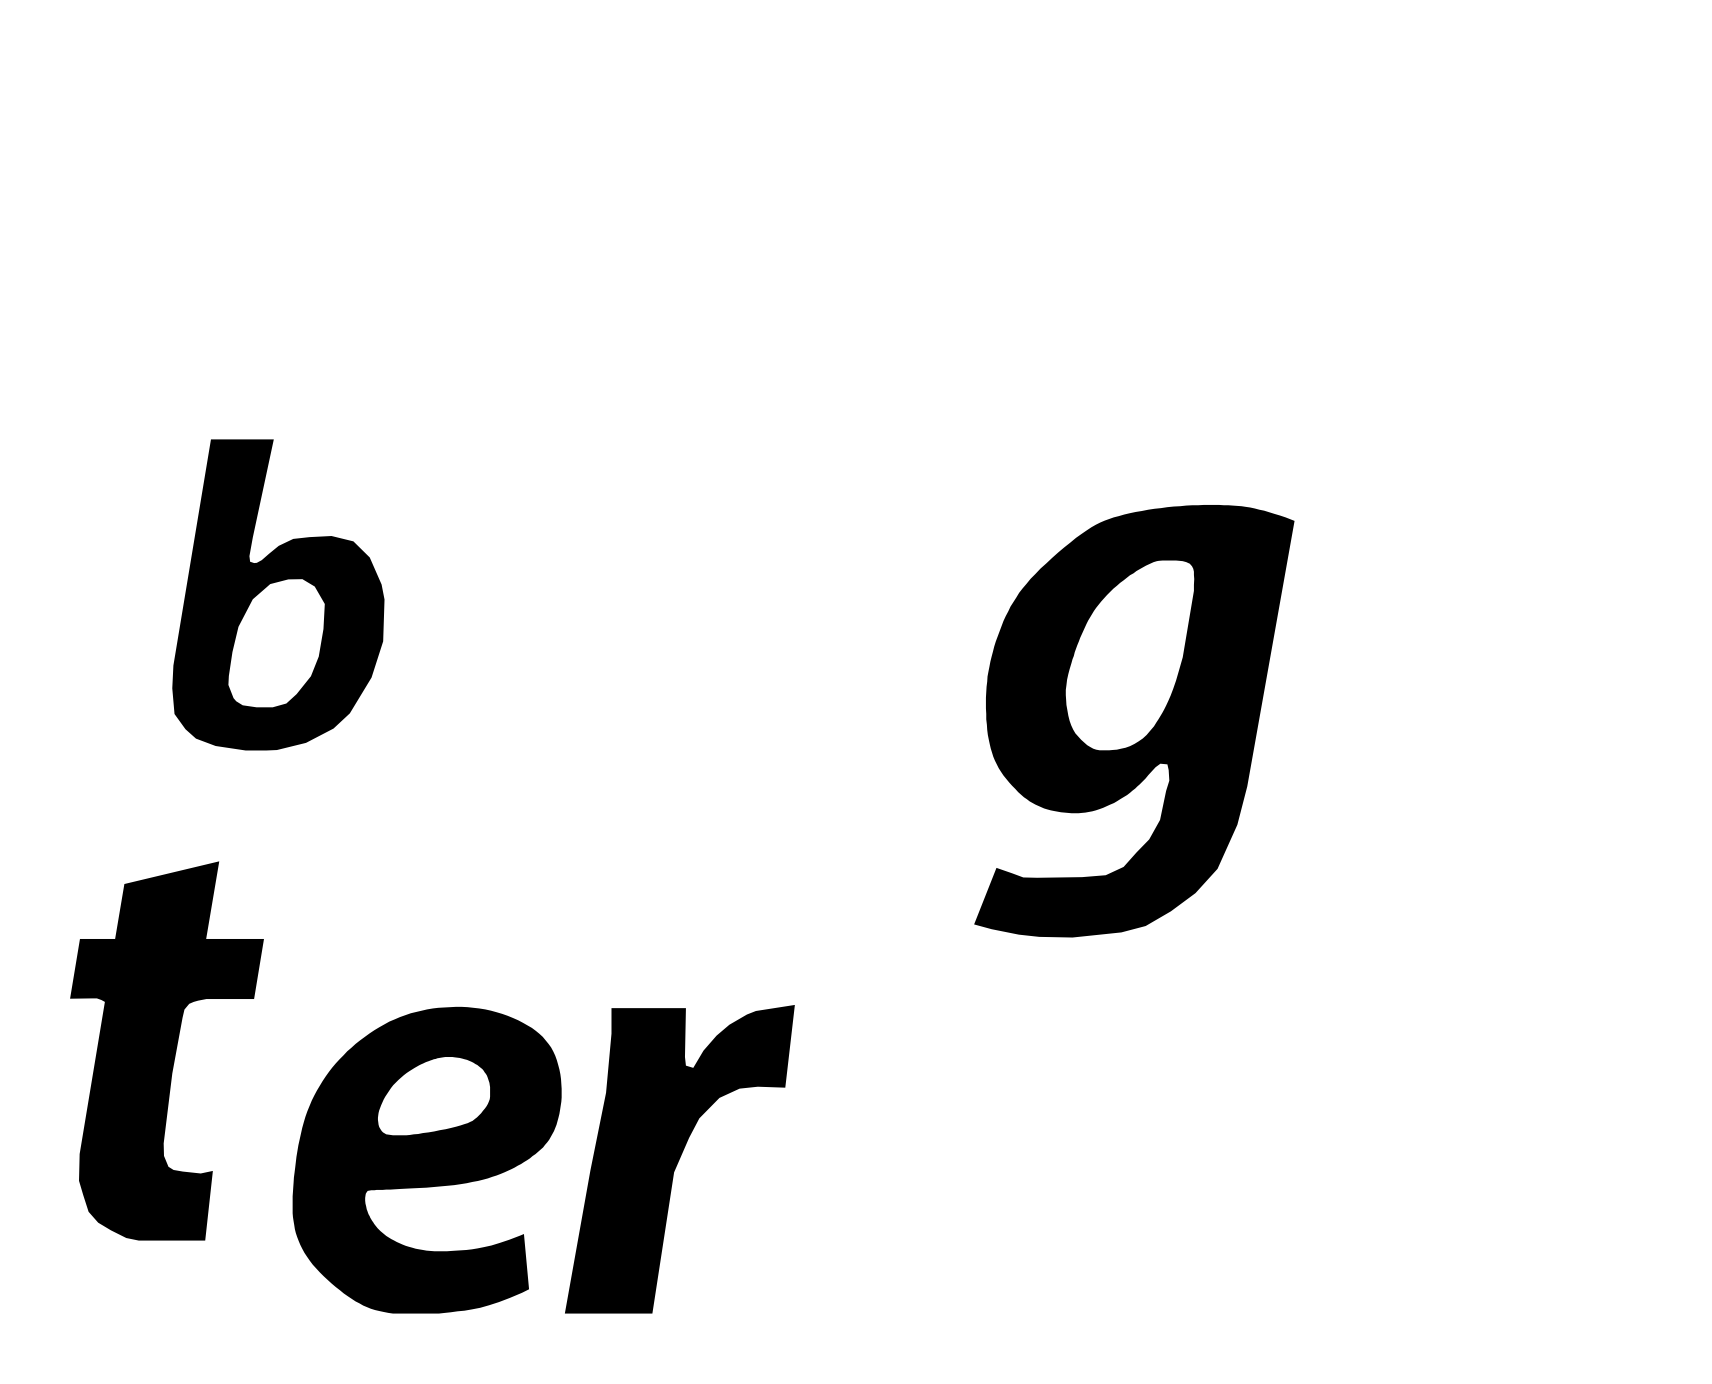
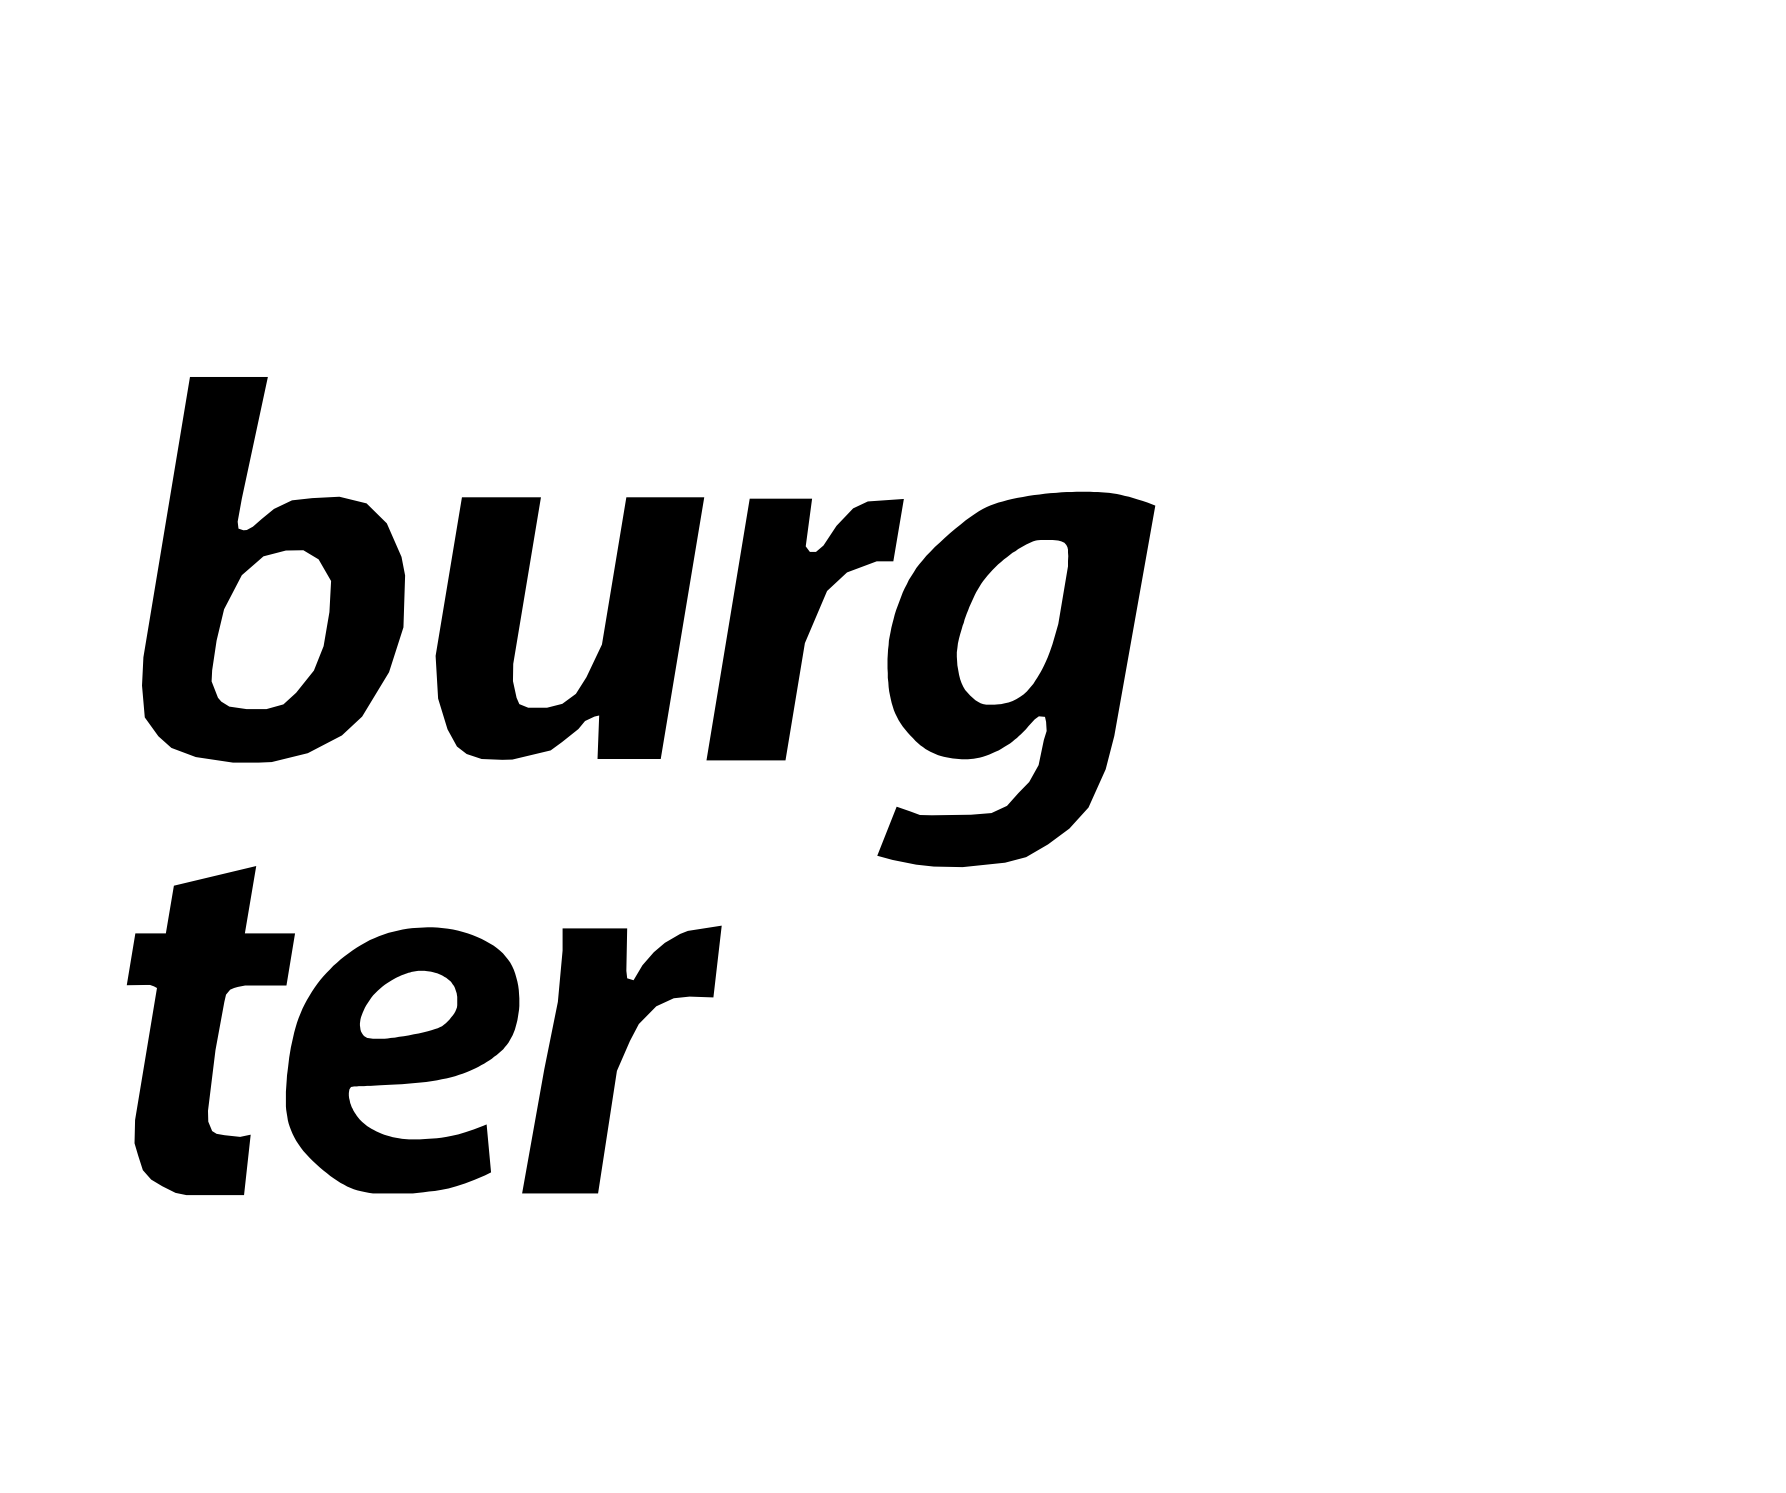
part: (278, 594) -> (273, 569), size x1.43
fill: (619, 662) -> (569, 628), added
fill: (890, 663) -> (804, 629), added
part: (166, 1050) -> (210, 1030), moved

